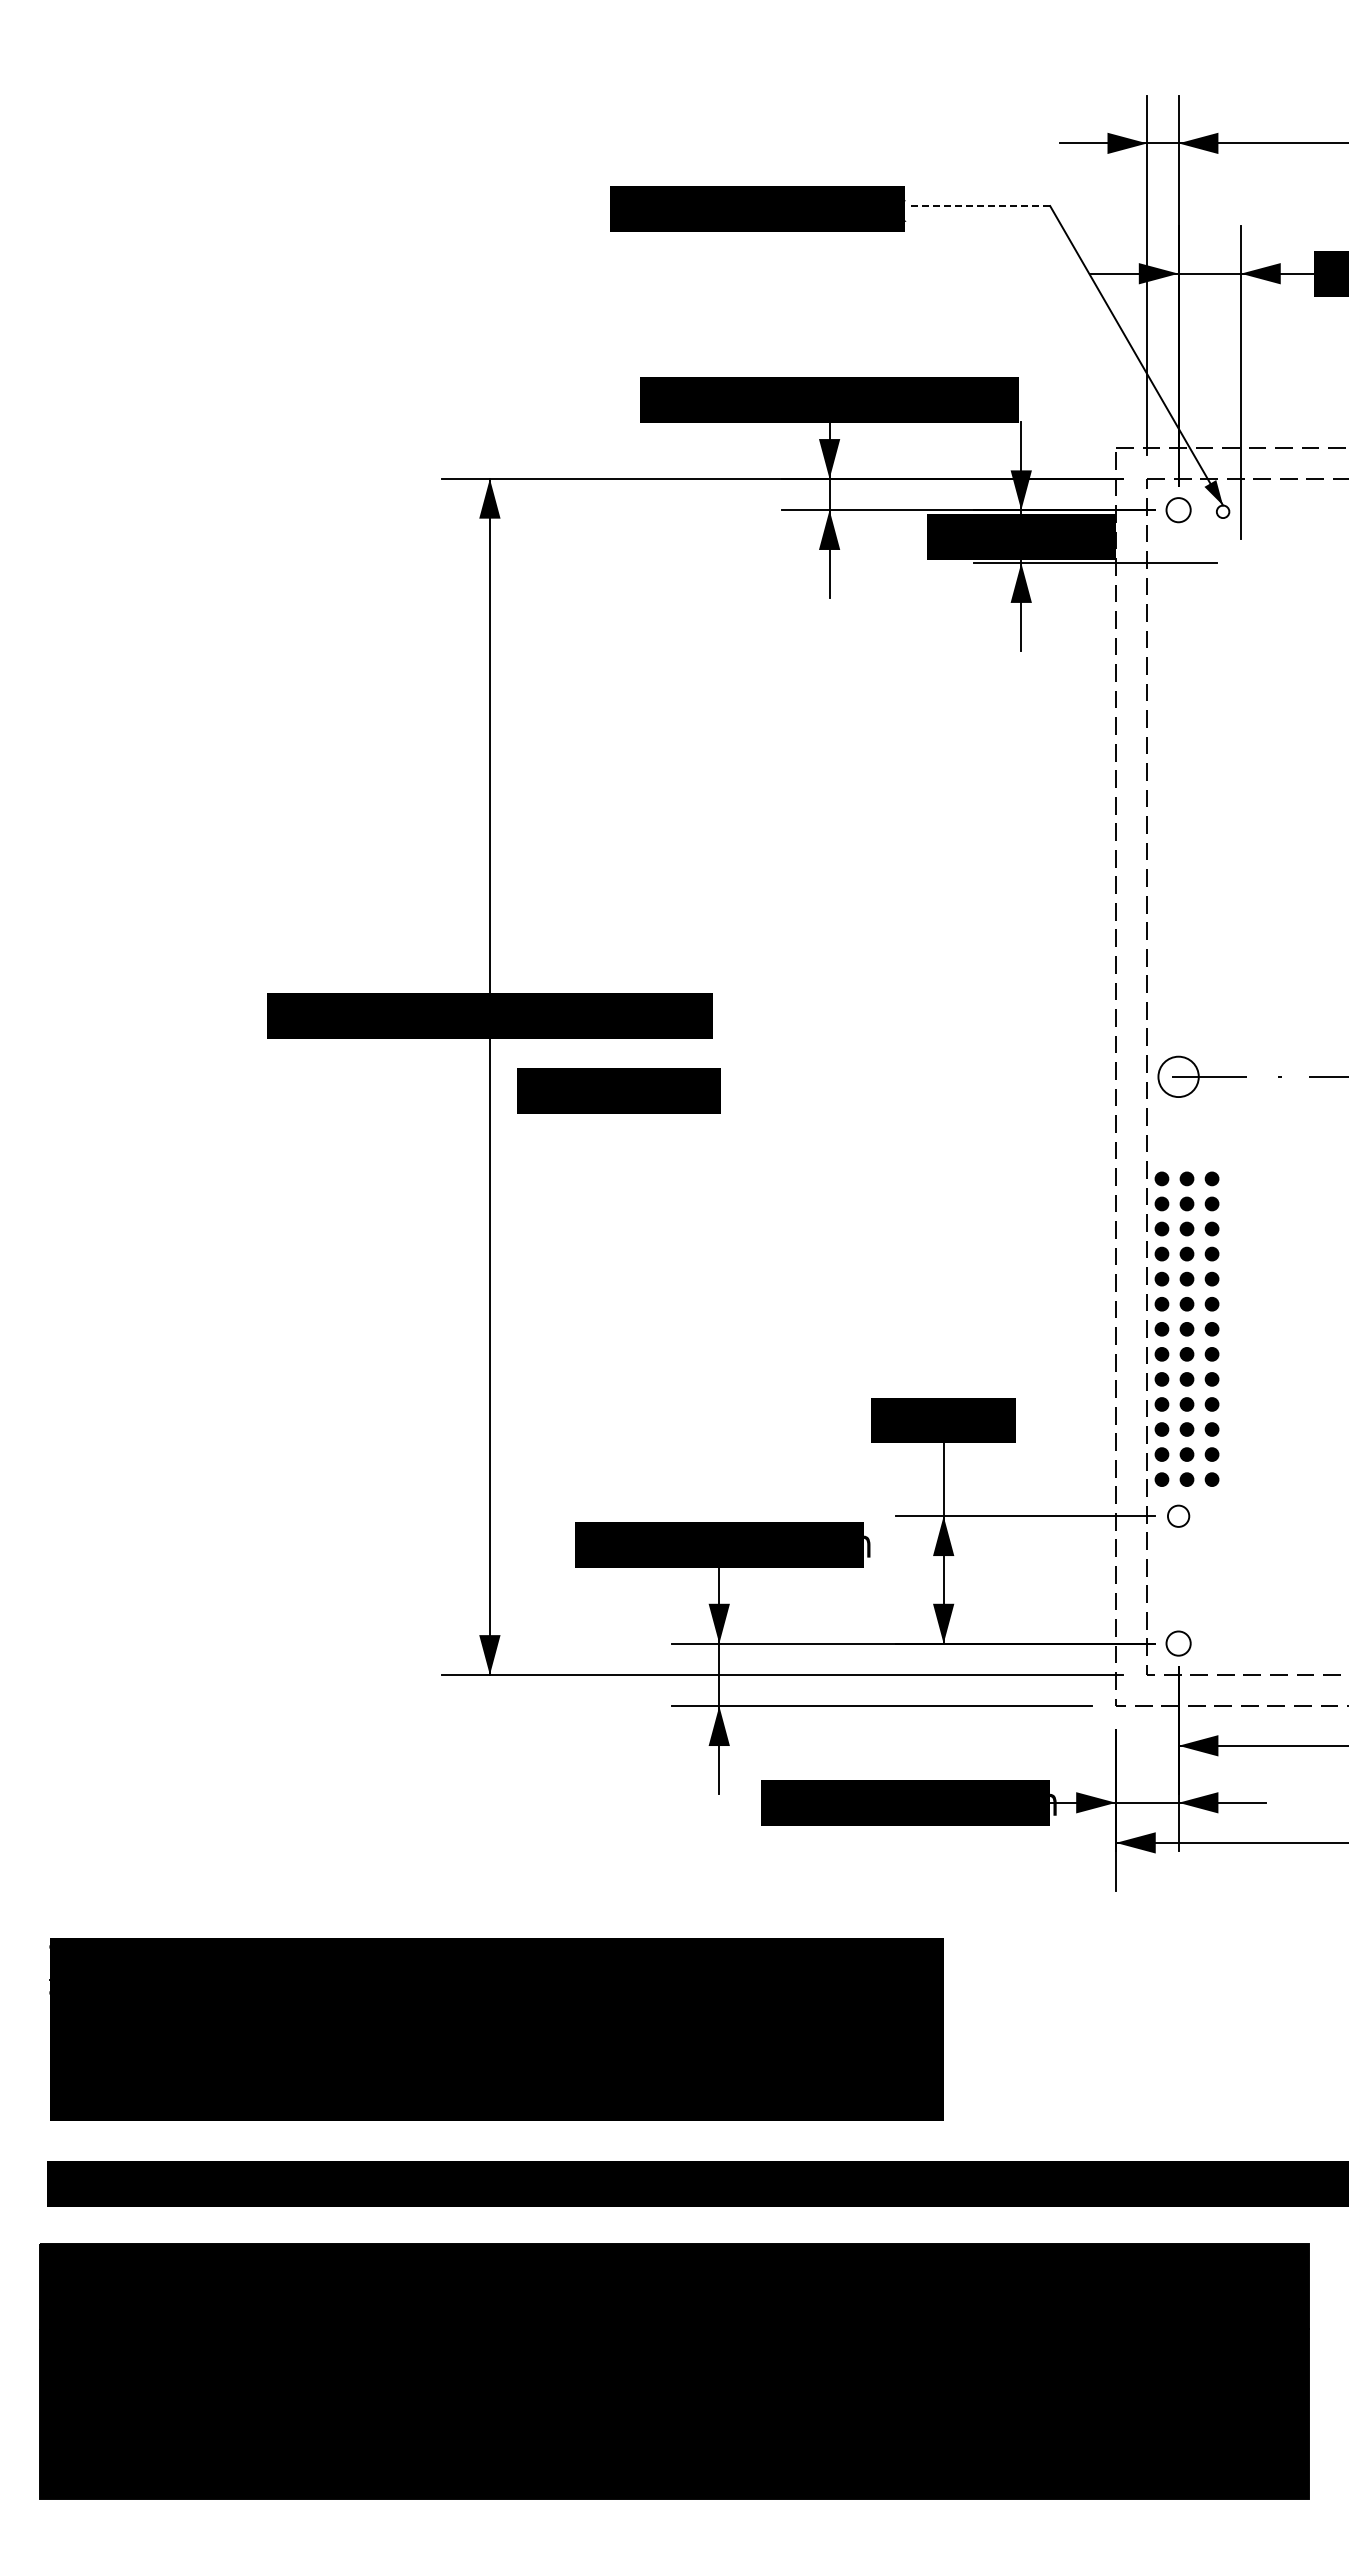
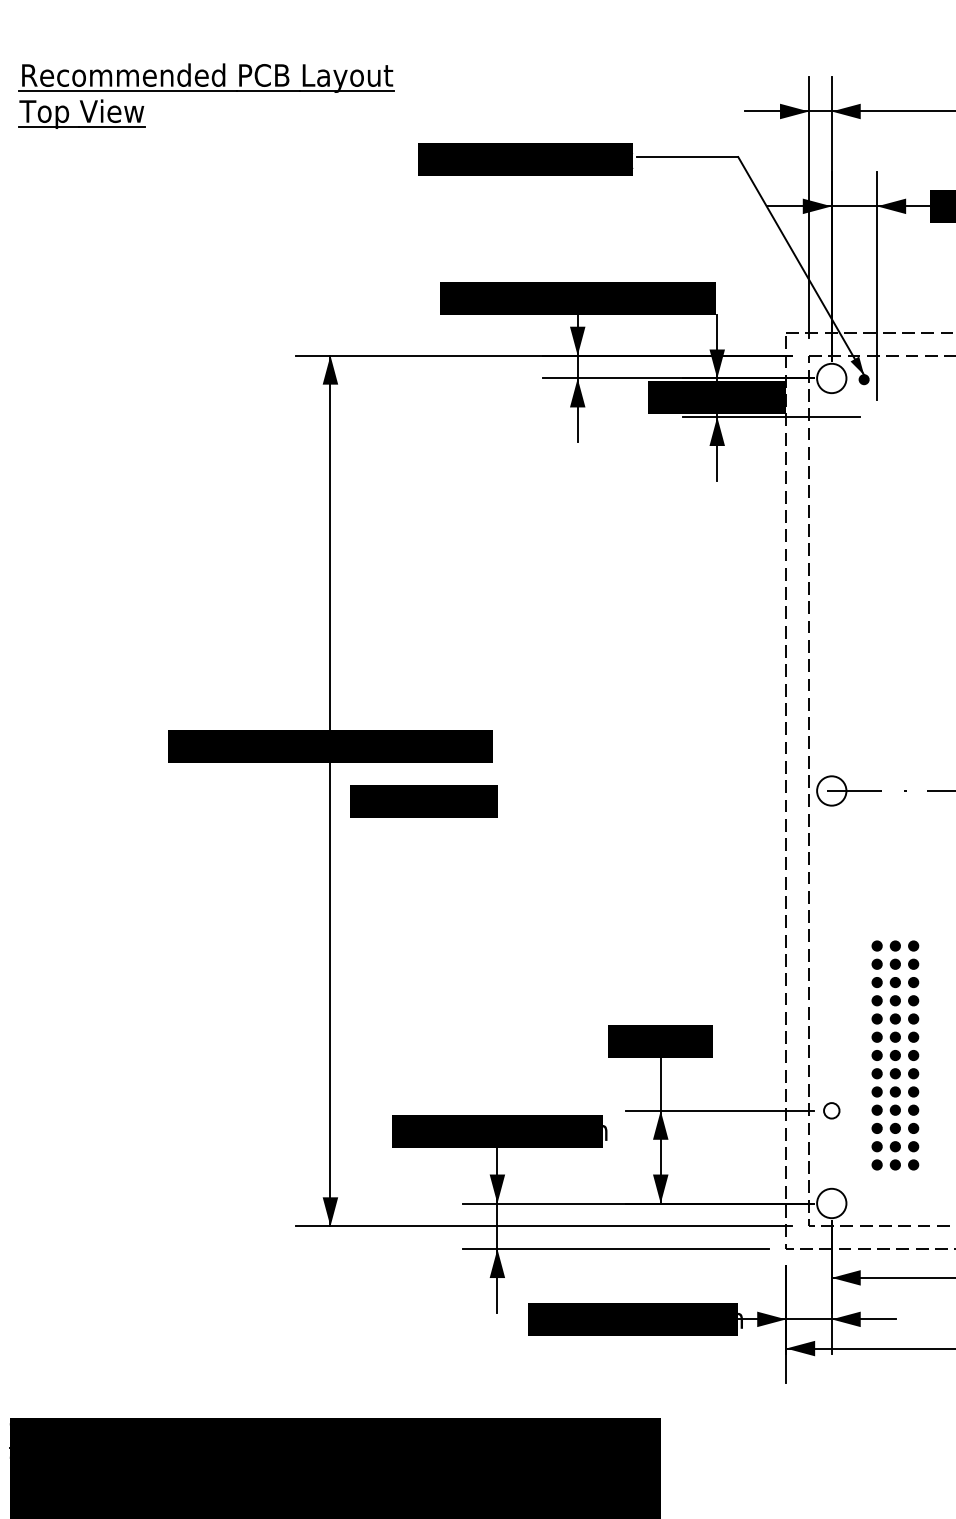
part: (319, 115) -> (206, 91), added
line: (980, 206) -> (687, 157), dashed -> solid
circle: (1178, 510) -> (831, 378), size x1.67
fill: (1222, 511) -> (863, 379), added
part: (1186, 1328) -> (895, 1054), moved
circle: (1178, 1643) -> (831, 1203), size x1.67

